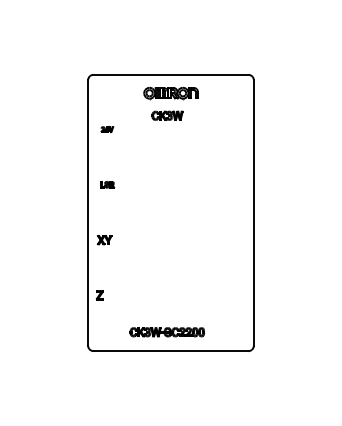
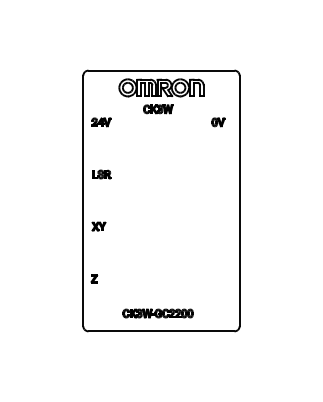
part: (170, 93) -> (161, 88), size x1.67
part: (107, 129) -> (101, 122), size x1.67
part: (231, 129) -> (218, 122), added
part: (107, 184) -> (101, 174), size x1.43

